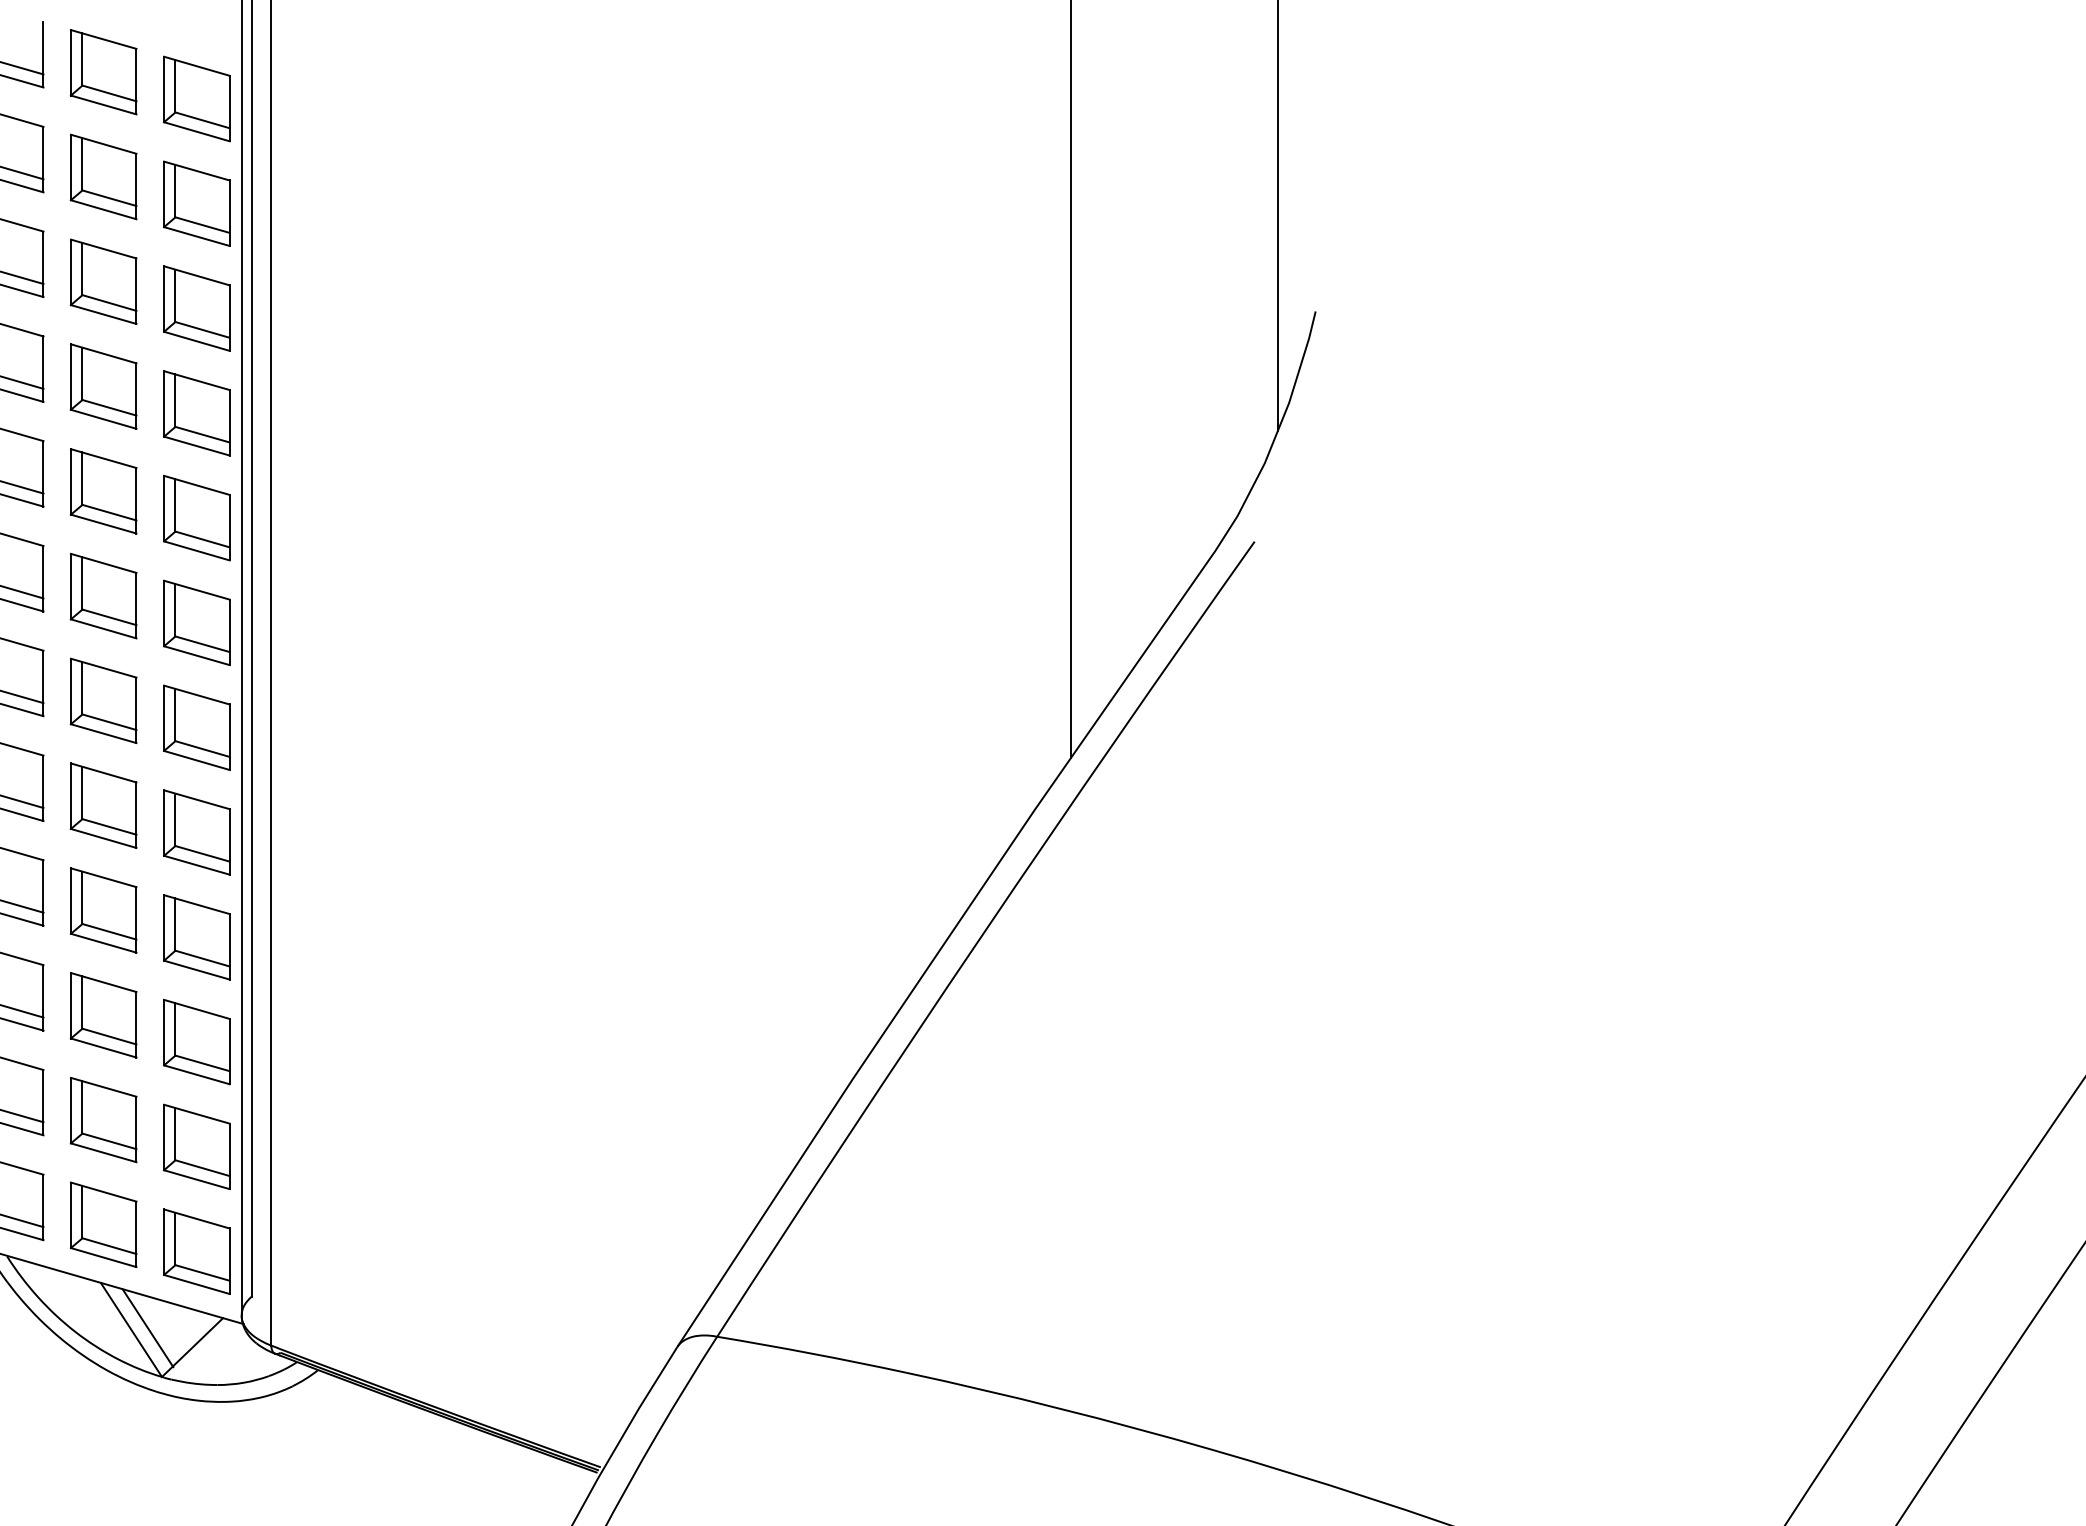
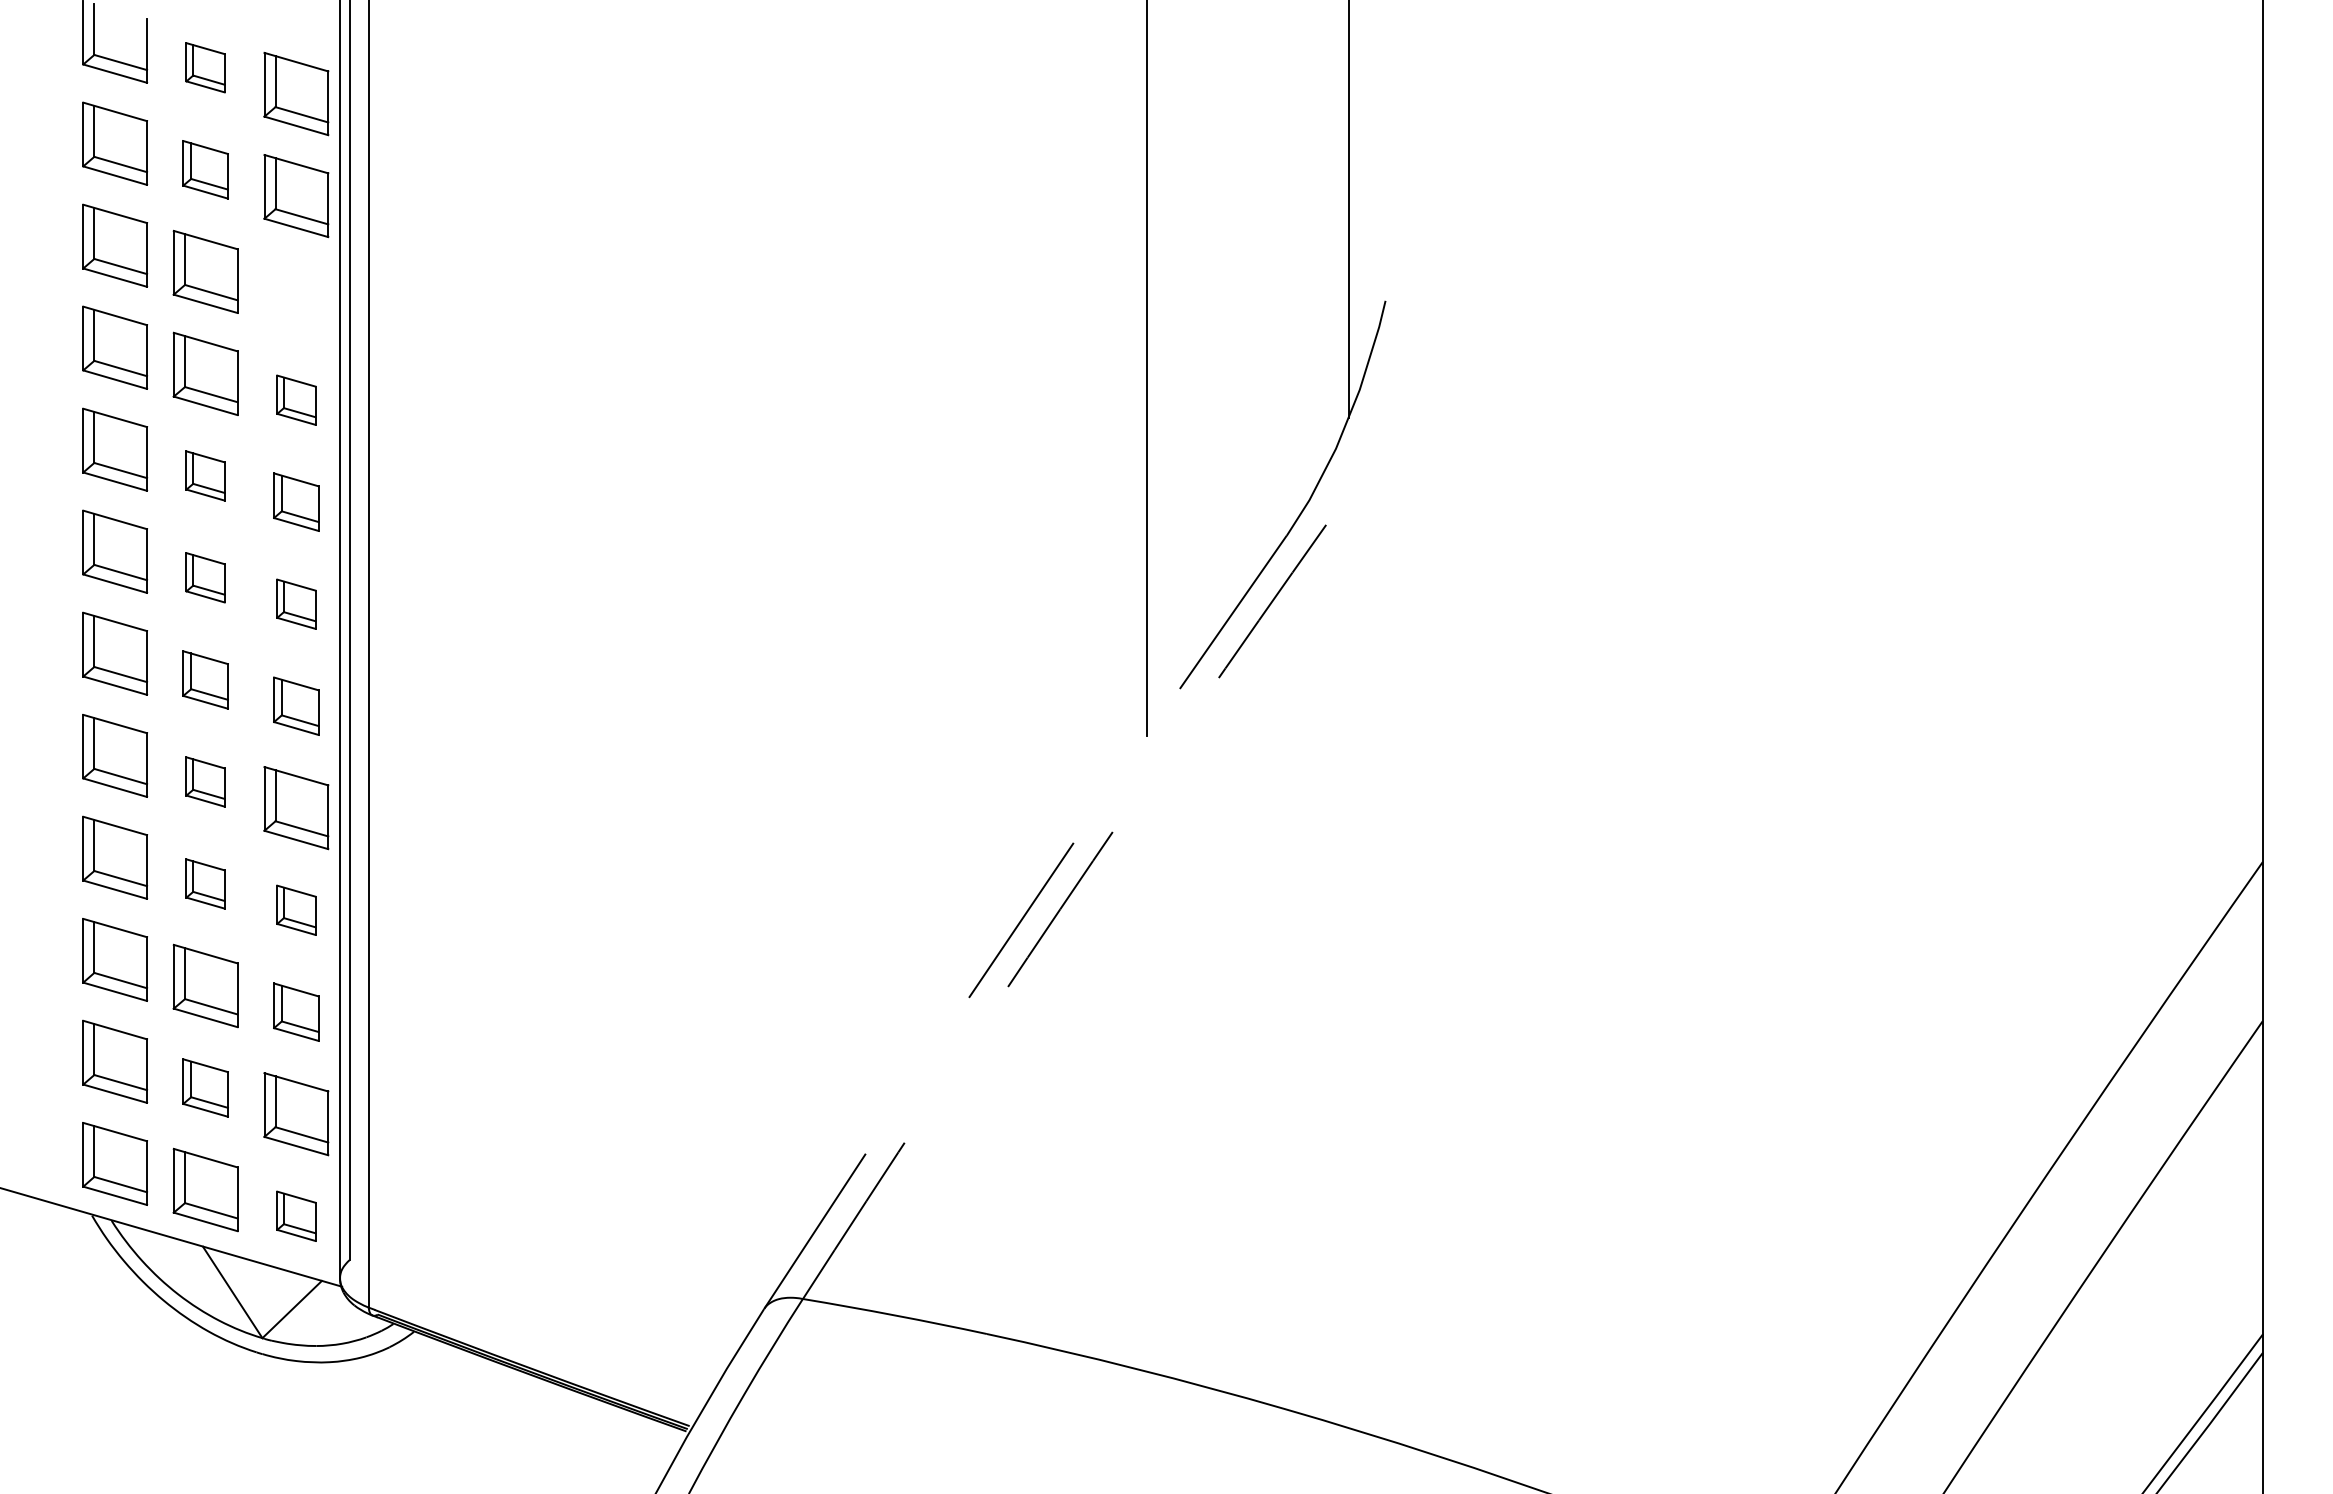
part: (103, 71) -> (205, 67), size x0.6
part: (103, 176) -> (205, 169), size x0.7
part: (196, 309) -> (296, 298), removed
part: (196, 413) -> (296, 400), size x0.6
part: (103, 490) -> (205, 475), size x0.6
part: (196, 518) -> (296, 502), size x0.7
part: (103, 595) -> (205, 577), size x0.6
part: (196, 623) -> (296, 604), size x0.6
part: (103, 700) -> (205, 679), size x0.7
part: (196, 728) -> (296, 706), size x0.7
part: (103, 805) -> (205, 781), size x0.6
part: (103, 909) -> (205, 883), size x0.6
arc: (981, 936) -> (1060, 909), solid -> dashed
part: (196, 937) -> (296, 910), size x0.6
line: (941, 946) -> (1021, 919), solid -> dashed
part: (196, 1042) -> (296, 1012), size x0.7
part: (103, 1119) -> (205, 1087), size x0.7
part: (196, 1252) -> (296, 1216), size x0.6
line: (147, 1328) -> (248, 1290), removed

